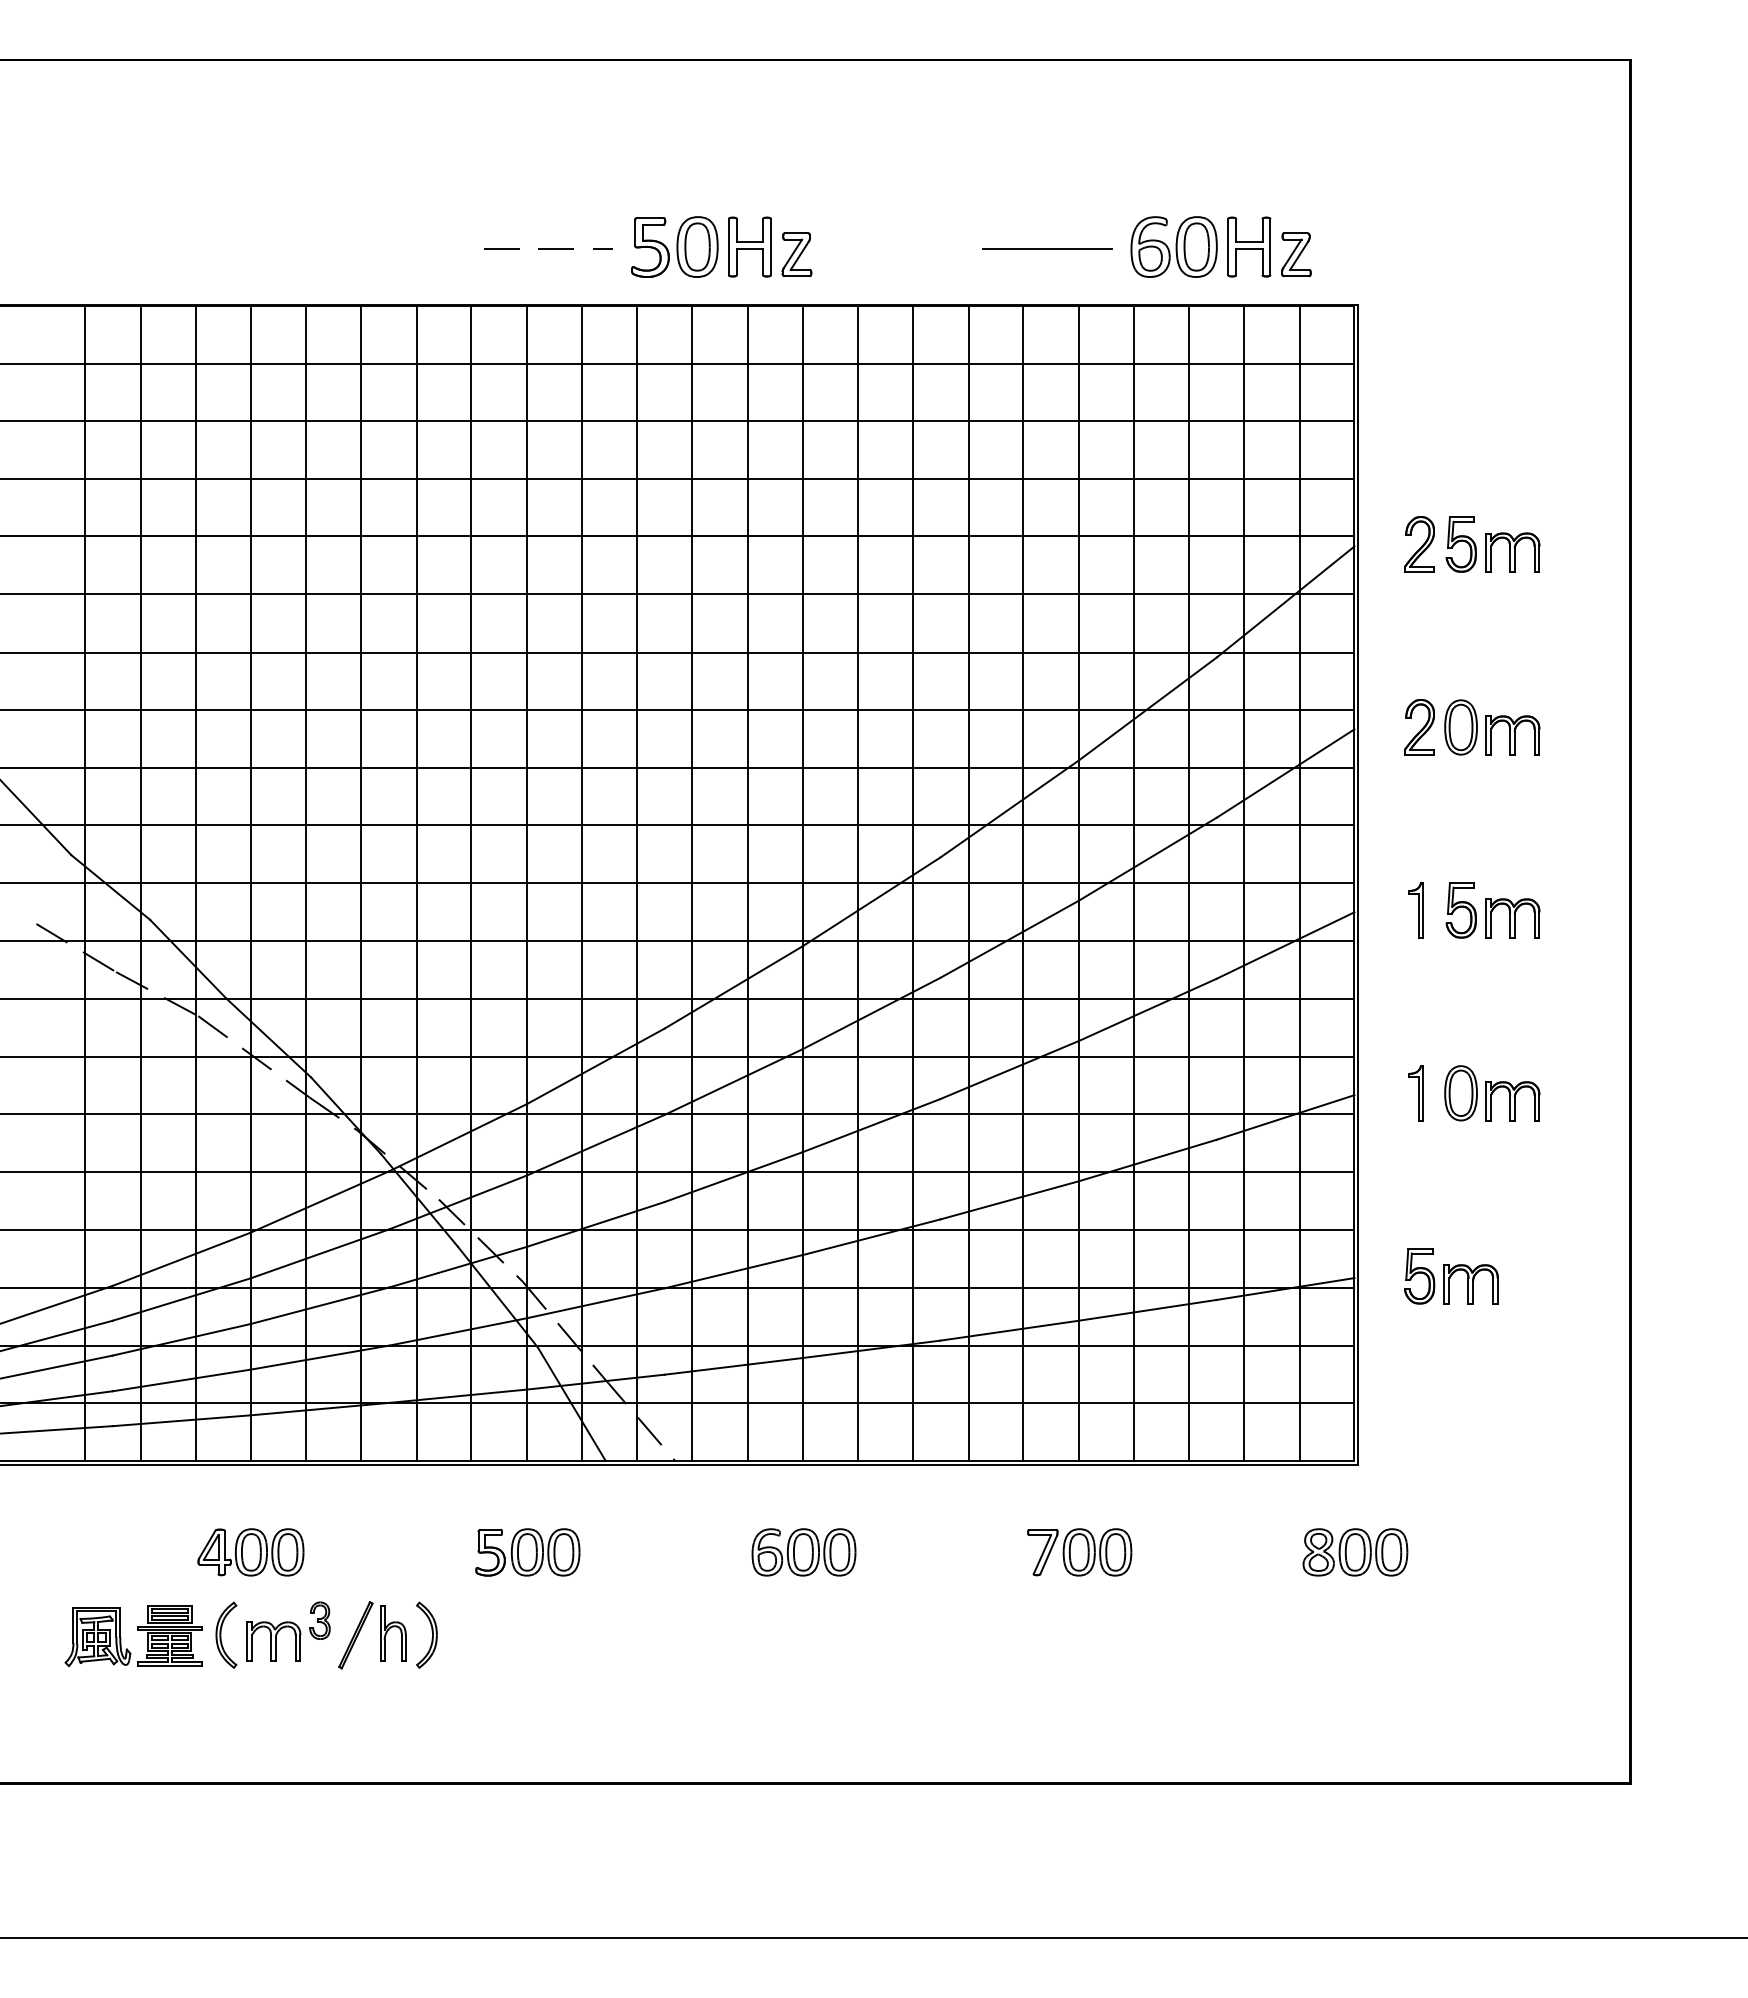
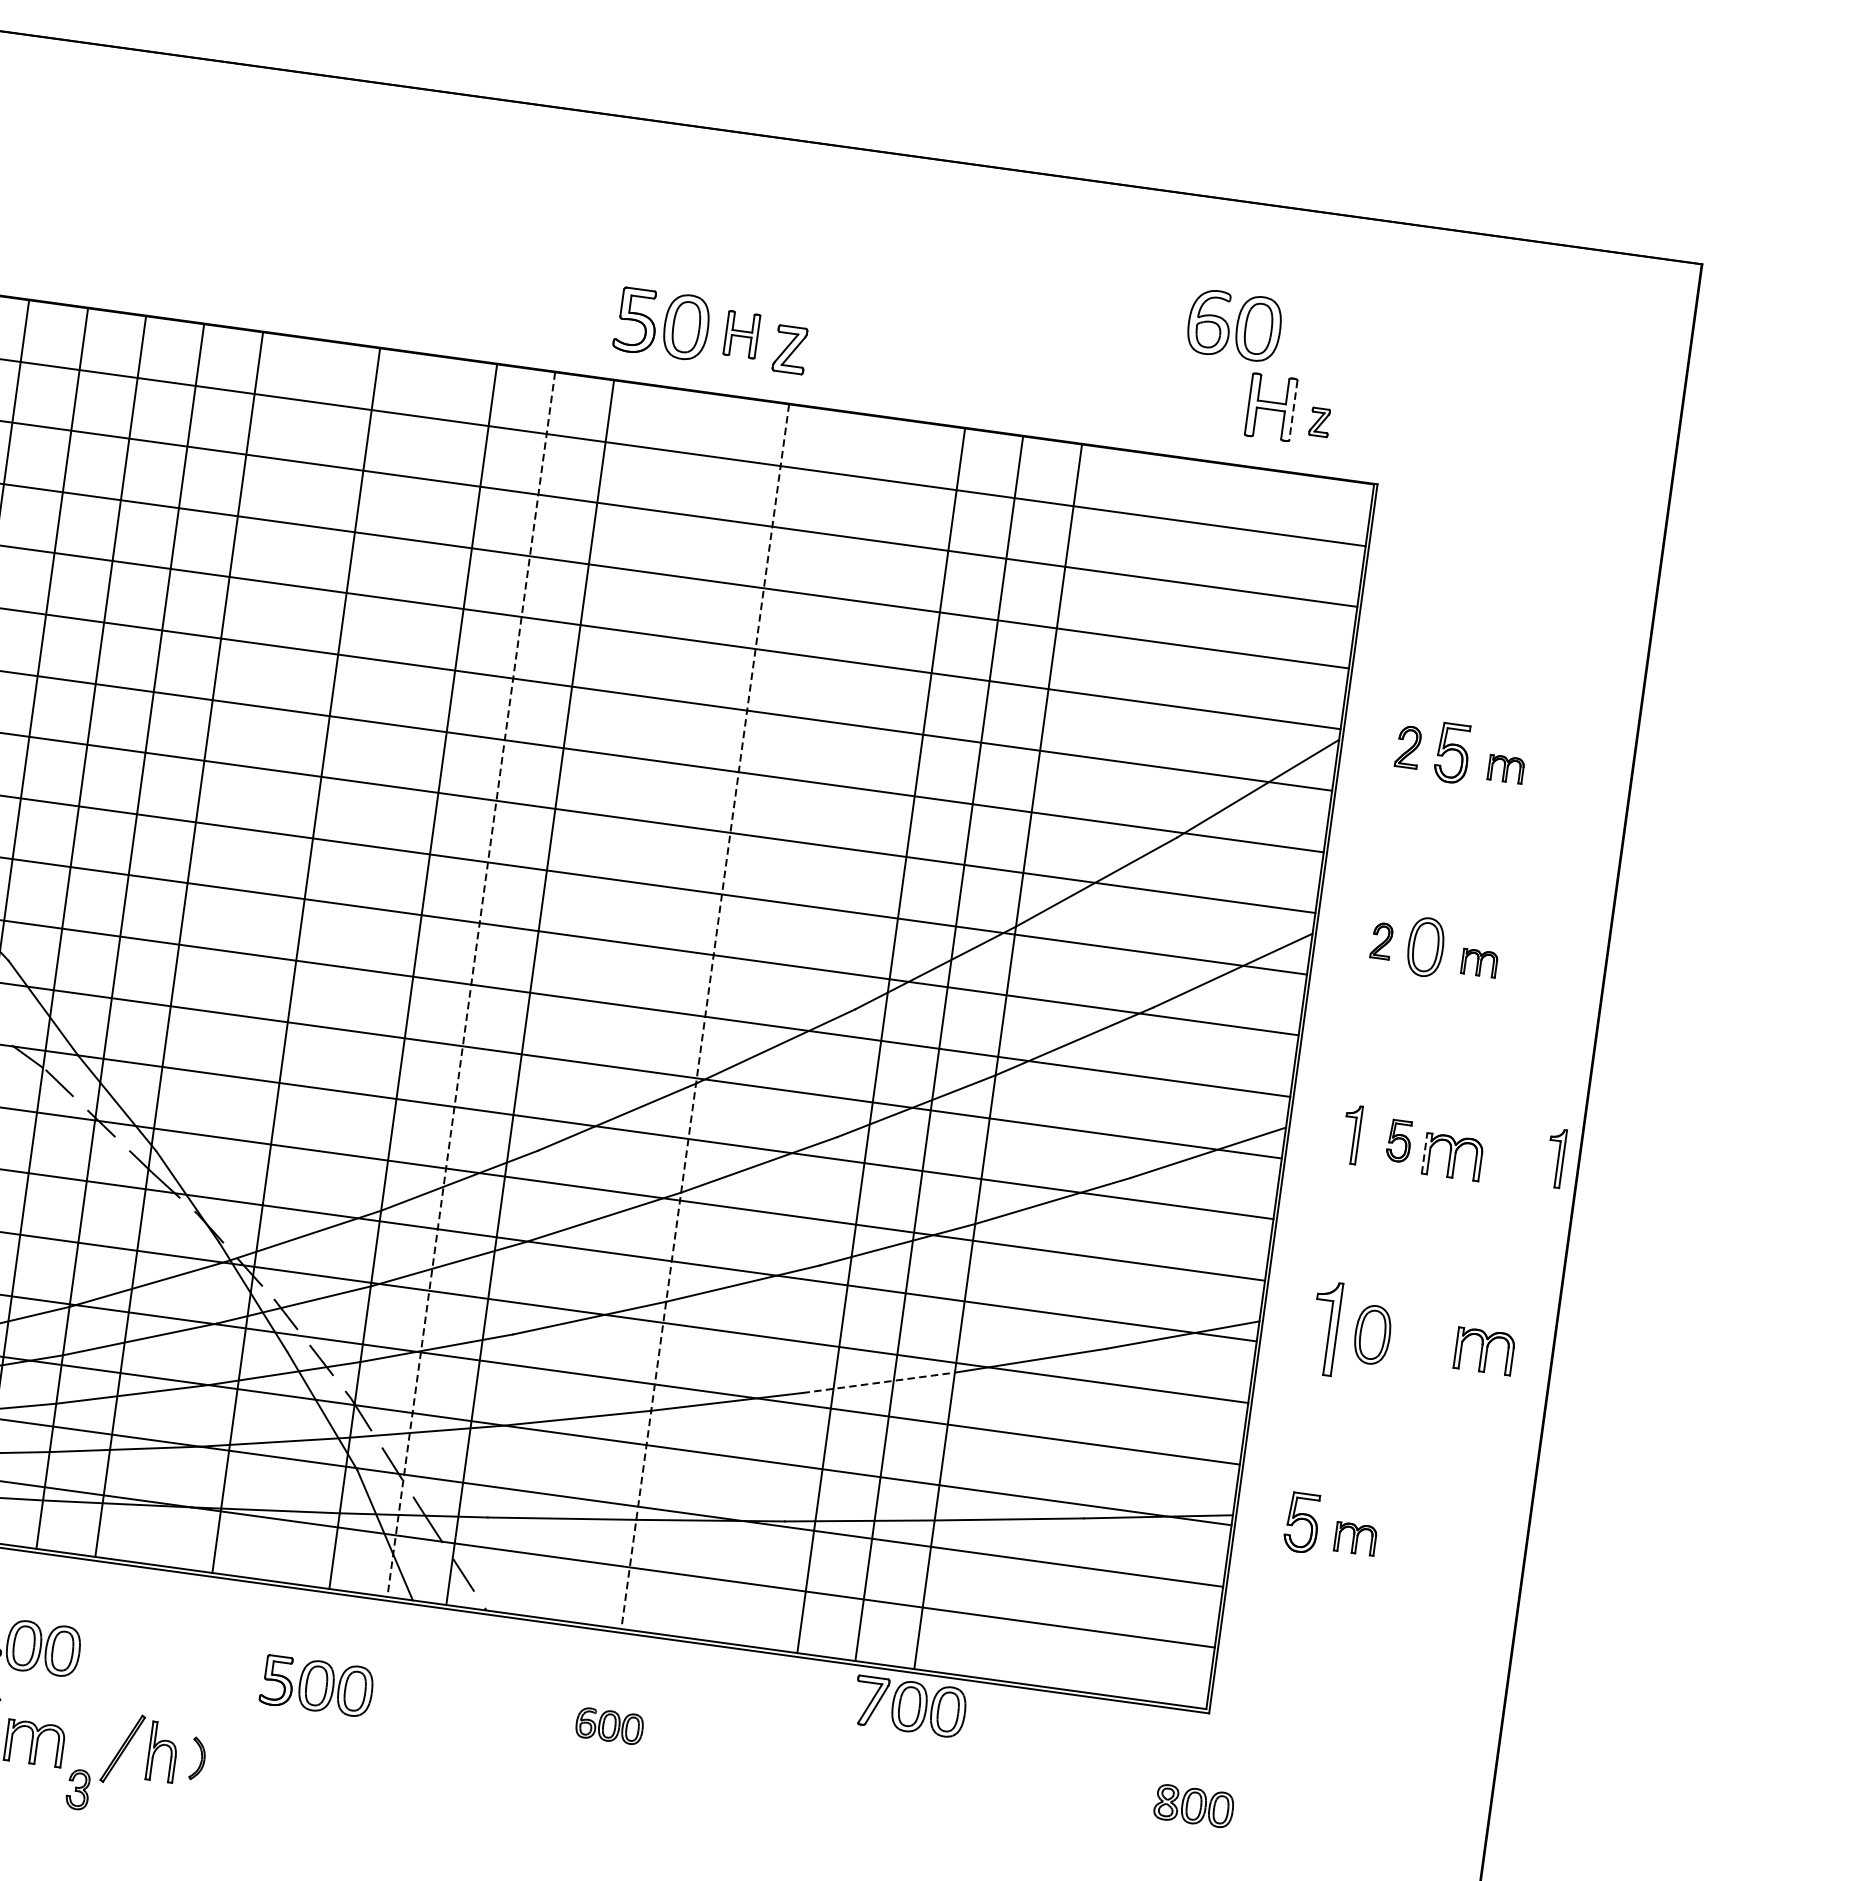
part: (749, 246) -> (741, 334), size x0.7
part: (1173, 246) -> (1234, 324), moved
line: (1270, 247) -> (1293, 410), solid -> dashed
line: (548, 248) -> (528, 307), removed
line: (1046, 249) -> (1055, 380), removed
part: (1296, 254) -> (1320, 422), size x0.6
part: (1419, 544) -> (1408, 747), size x0.7
part: (1512, 552) -> (1505, 769), size x0.6
part: (1419, 727) -> (1381, 941), size x0.6
part: (1512, 735) -> (1479, 963), size x0.6
line: (360, 883) -> (236, 952), removed
line: (471, 883) -> (354, 968), removed
line: (581, 883) -> (471, 984), solid -> dashed
line: (692, 883) -> (588, 1000), removed
line: (747, 883) -> (646, 1008), removed
line: (802, 883) -> (705, 1016), solid -> dashed
line: (858, 883) -> (764, 1025), removed
line: (912, 883) -> (821, 1032), removed
line: (1133, 883) -> (1056, 1064), removed
line: (1189, 883) -> (1115, 1073), removed
line: (1244, 883) -> (1173, 1081), removed
line: (1299, 883) -> (1231, 1089), removed
part: (1607, 906) -> (1555, 1158), added
part: (1460, 910) -> (1398, 1141), size x0.7
line: (1486, 918) -> (1425, 1153), solid -> dashed
part: (1415, 1093) -> (1324, 1328), size x1.6
part: (1512, 1101) -> (1484, 1351), moved
line: (1009, 1200) -> (878, 1382), solid -> dashed
part: (1470, 1284) -> (1354, 1538), size x0.7
part: (803, 1552) -> (609, 1726), size x0.6
part: (1079, 1552) -> (909, 1706), moved
part: (1355, 1552) -> (1194, 1806), size x0.7
part: (319, 1620) -> (77, 1789), moved
part: (426, 1634) -> (197, 1758), size x0.6

